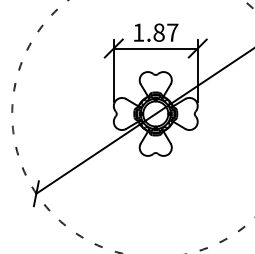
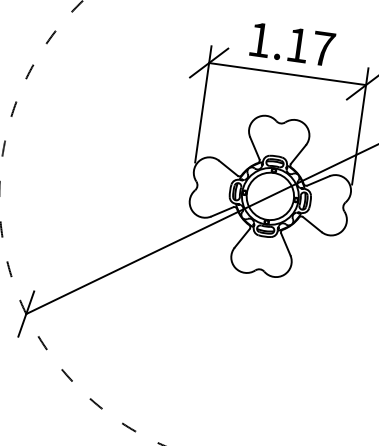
text: (158, 32) -> (296, 44), 1.87 -> 1.17

